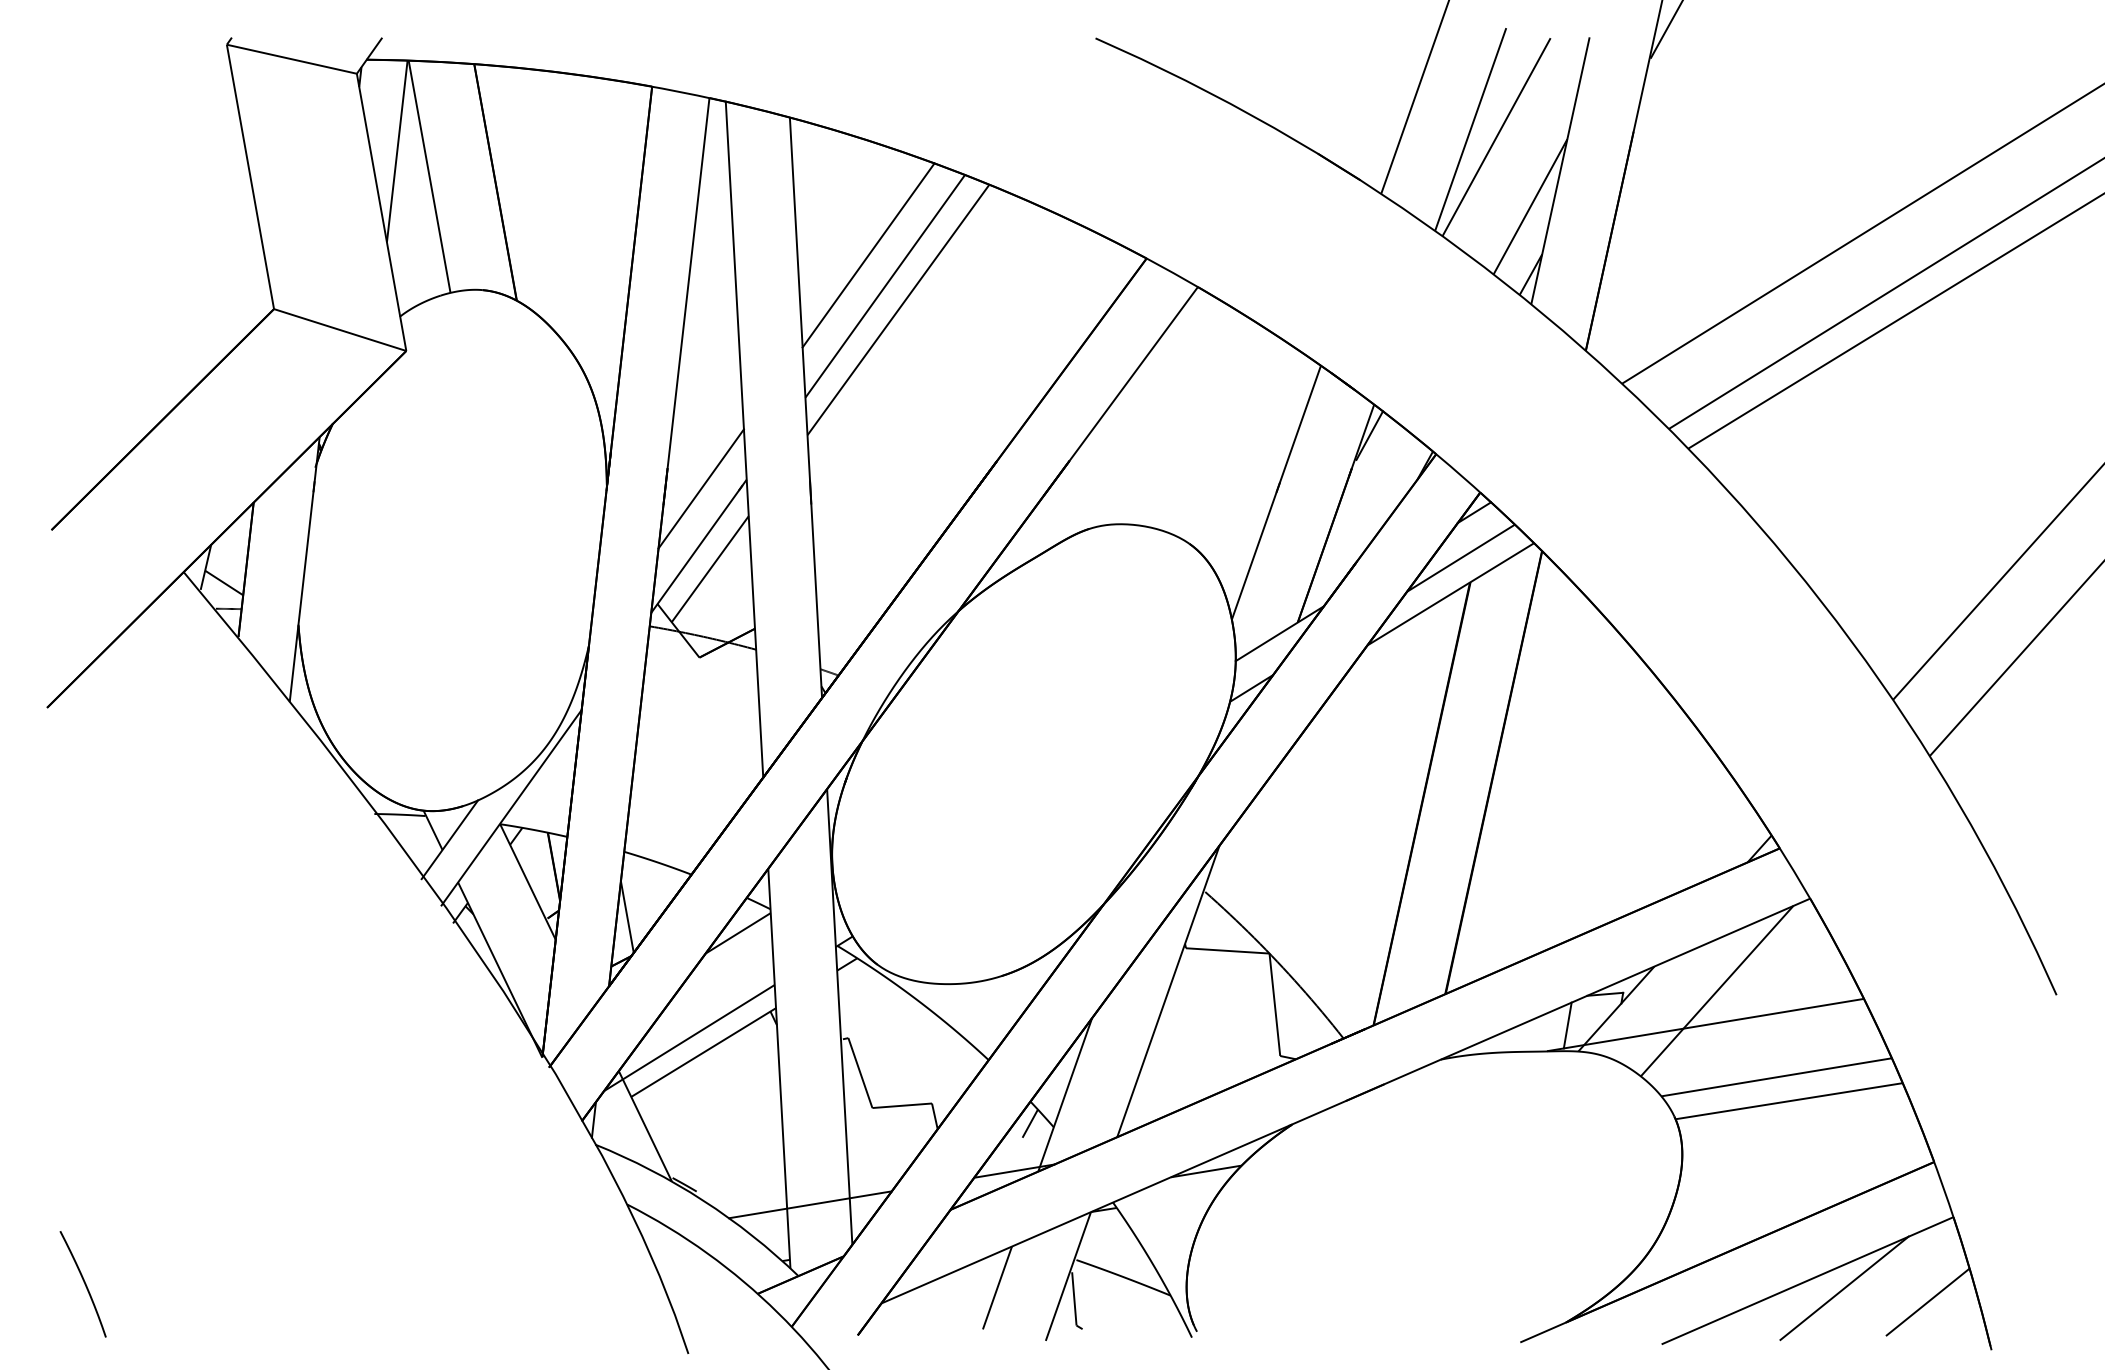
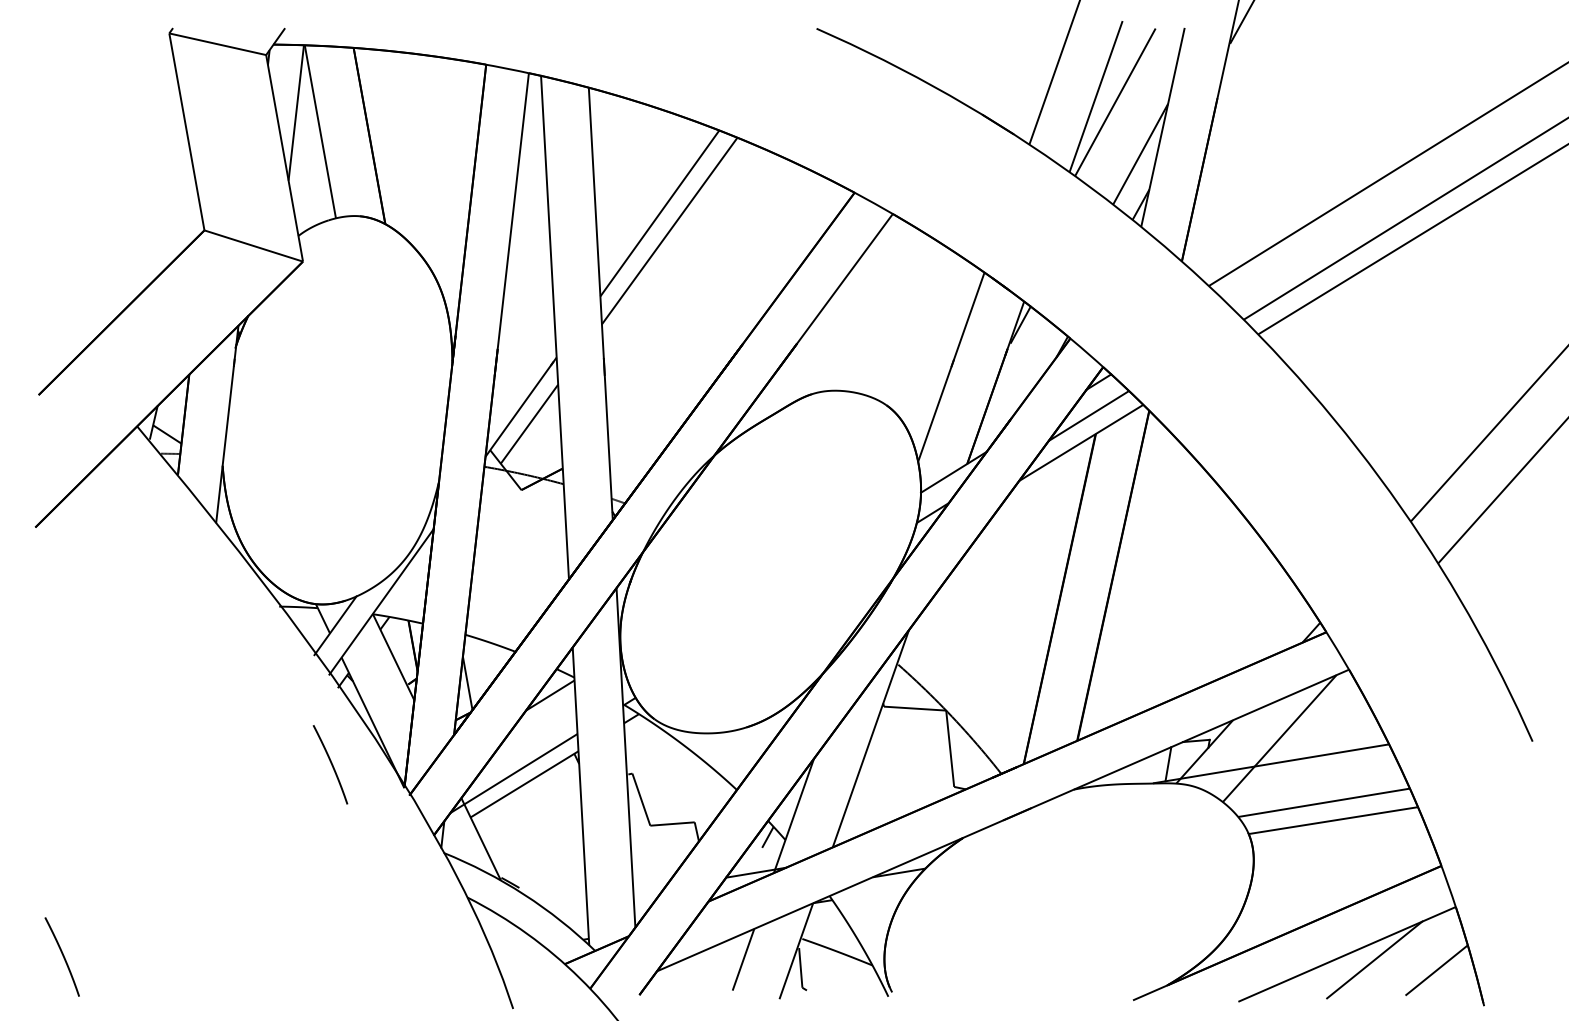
line: (868, 255) -> (647, 190), removed
line: (700, 488) -> (522, 364), removed
curve: (444, 1026) -> (331, 764), added
line: (810, 1204) -> (604, 897), removed

